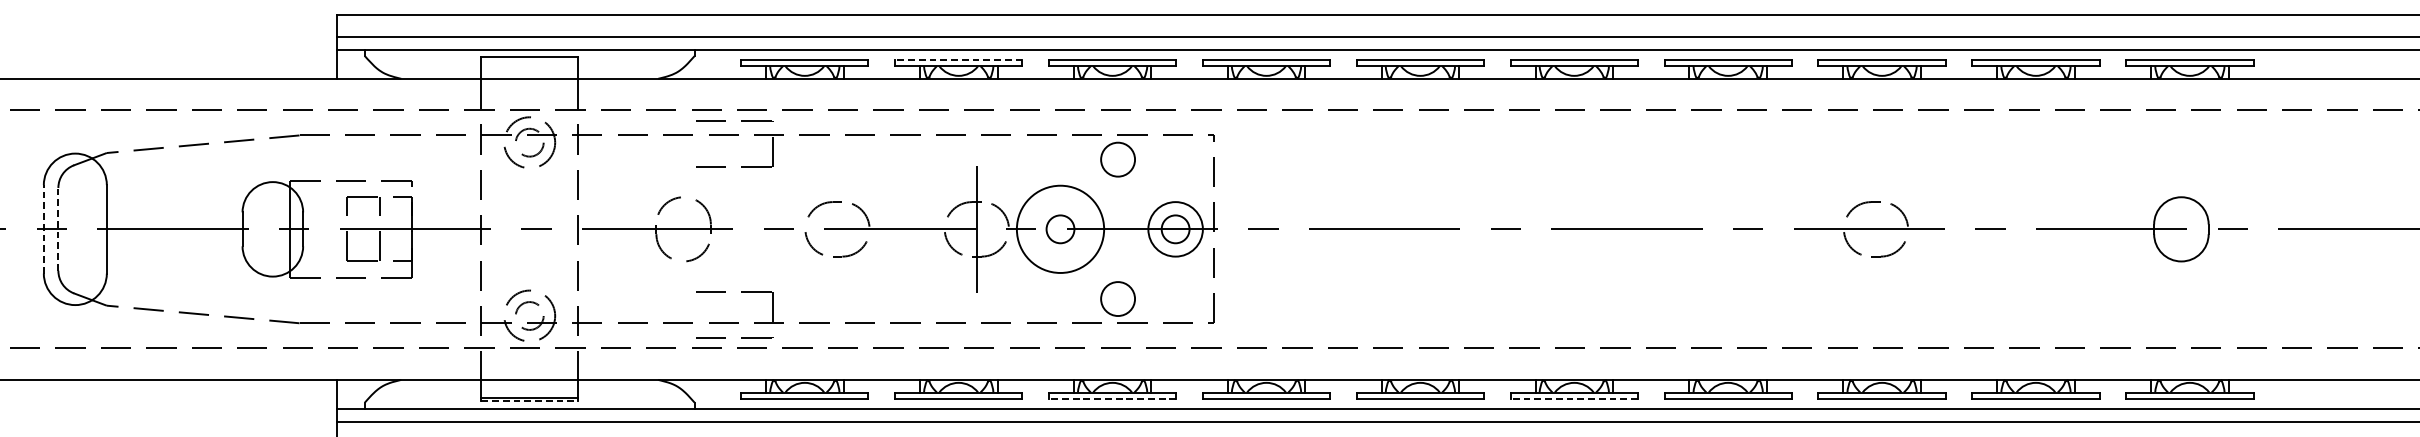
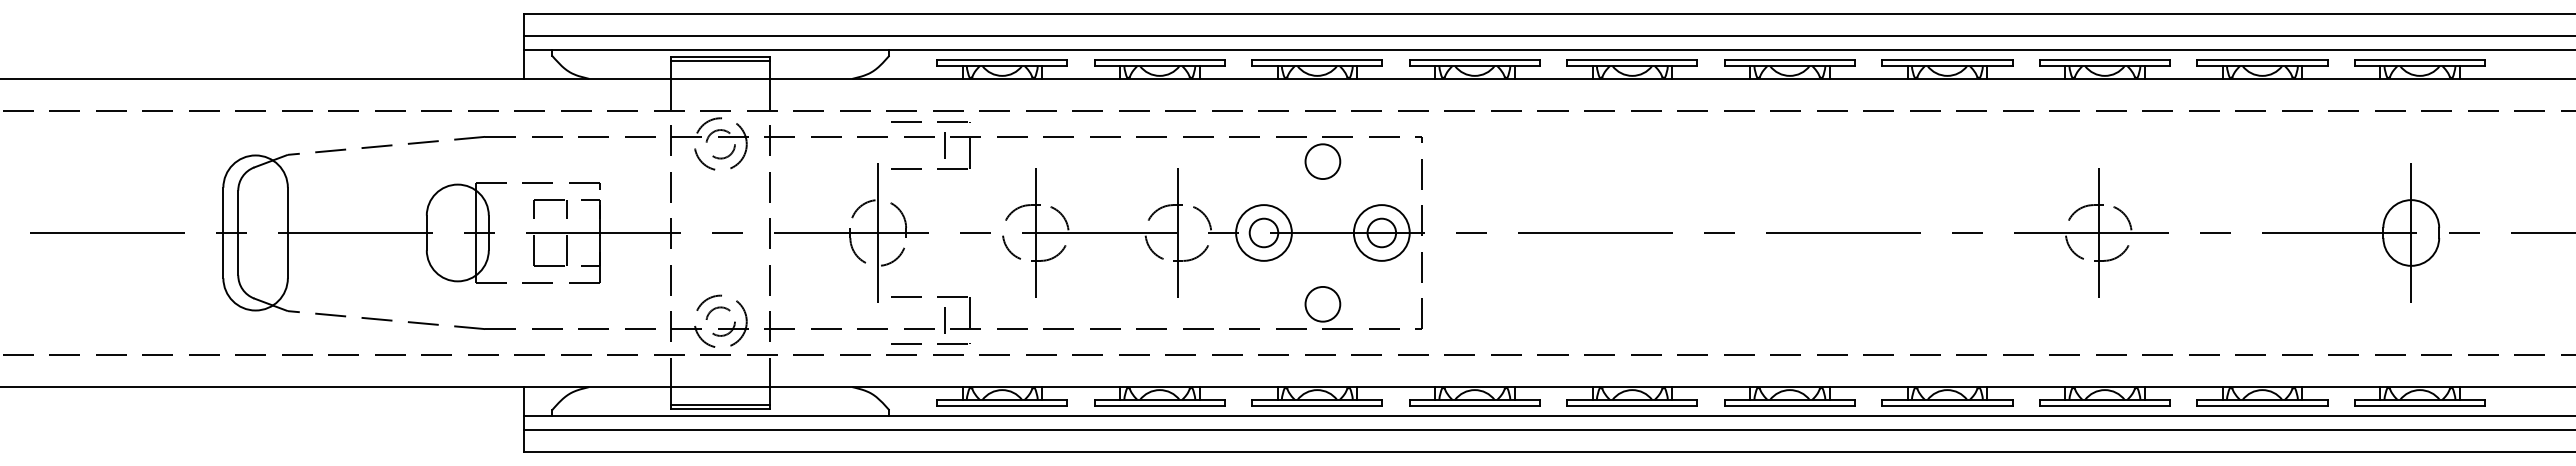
line: (958, 59) -> (1159, 59), dashed -> solid
line: (529, 60) -> (720, 60), added
line: (749, 143) -> (945, 145), added
line: (43, 228) -> (223, 232), dashed -> solid
line: (58, 228) -> (238, 232), dashed -> solid
line: (683, 228) -> (878, 232), added
line: (837, 228) -> (1035, 232), added
circle: (1060, 228) -> (1263, 232), size x0.62
line: (1875, 228) -> (2098, 232), added
line: (2181, 228) -> (2411, 232), added
line: (749, 314) -> (945, 320), added
line: (1111, 398) -> (1316, 406), dashed -> solid
line: (1573, 398) -> (1789, 406), dashed -> solid
line: (529, 401) -> (720, 409), dashed -> solid

